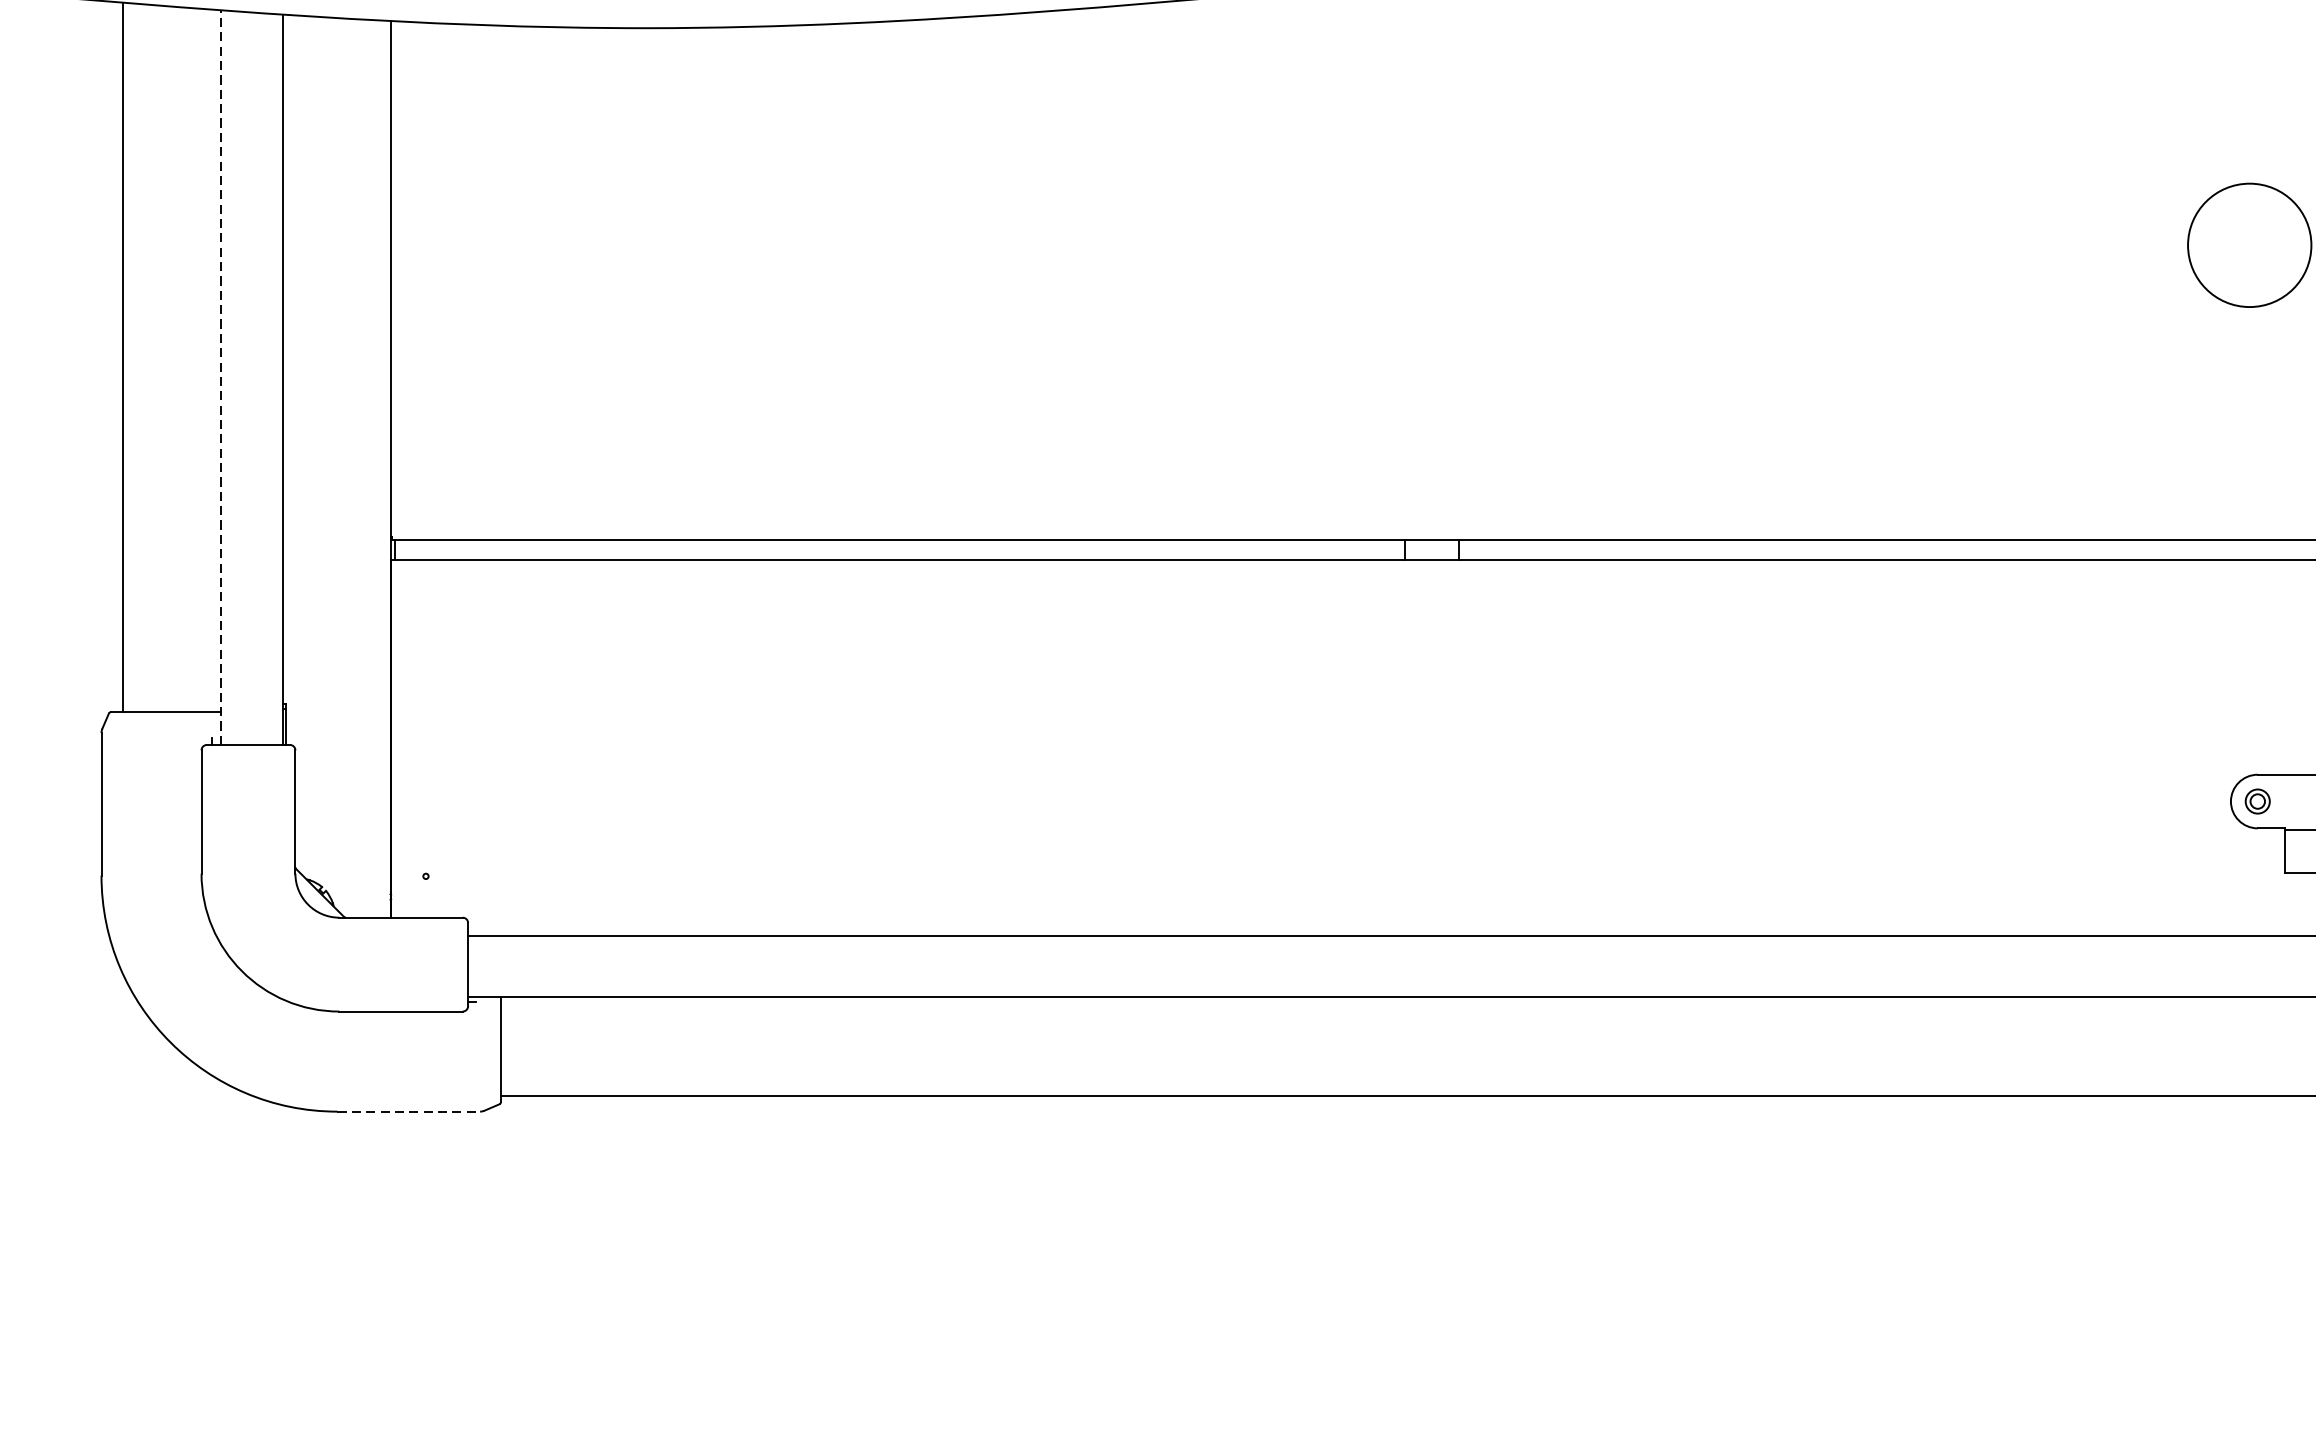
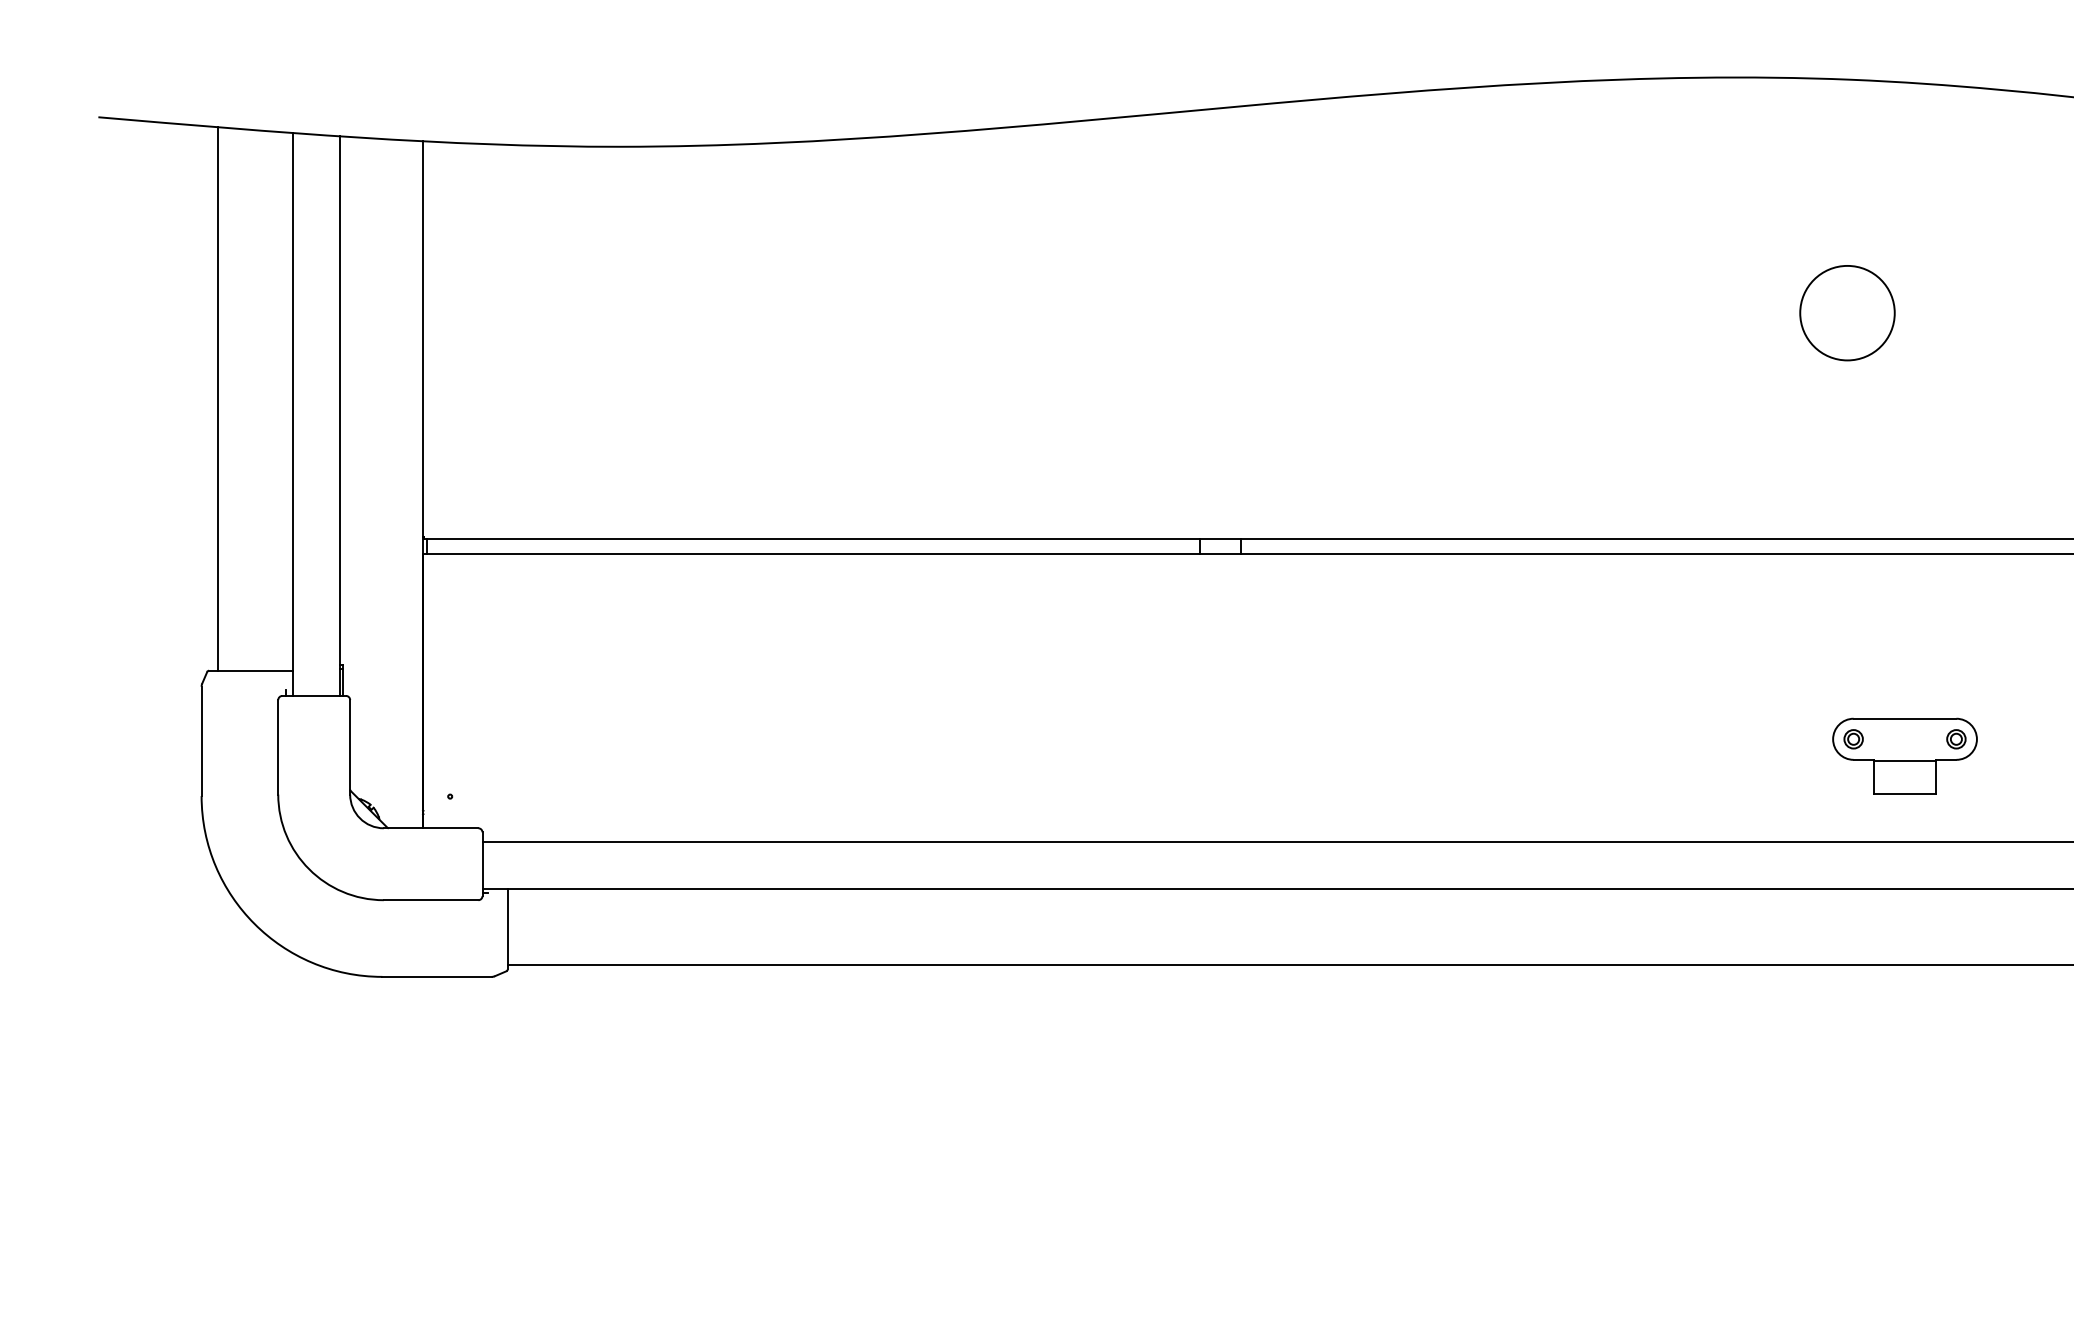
line: (221, 377) -> (293, 414), dashed -> solid
line: (409, 1111) -> (437, 976), dashed -> solid

